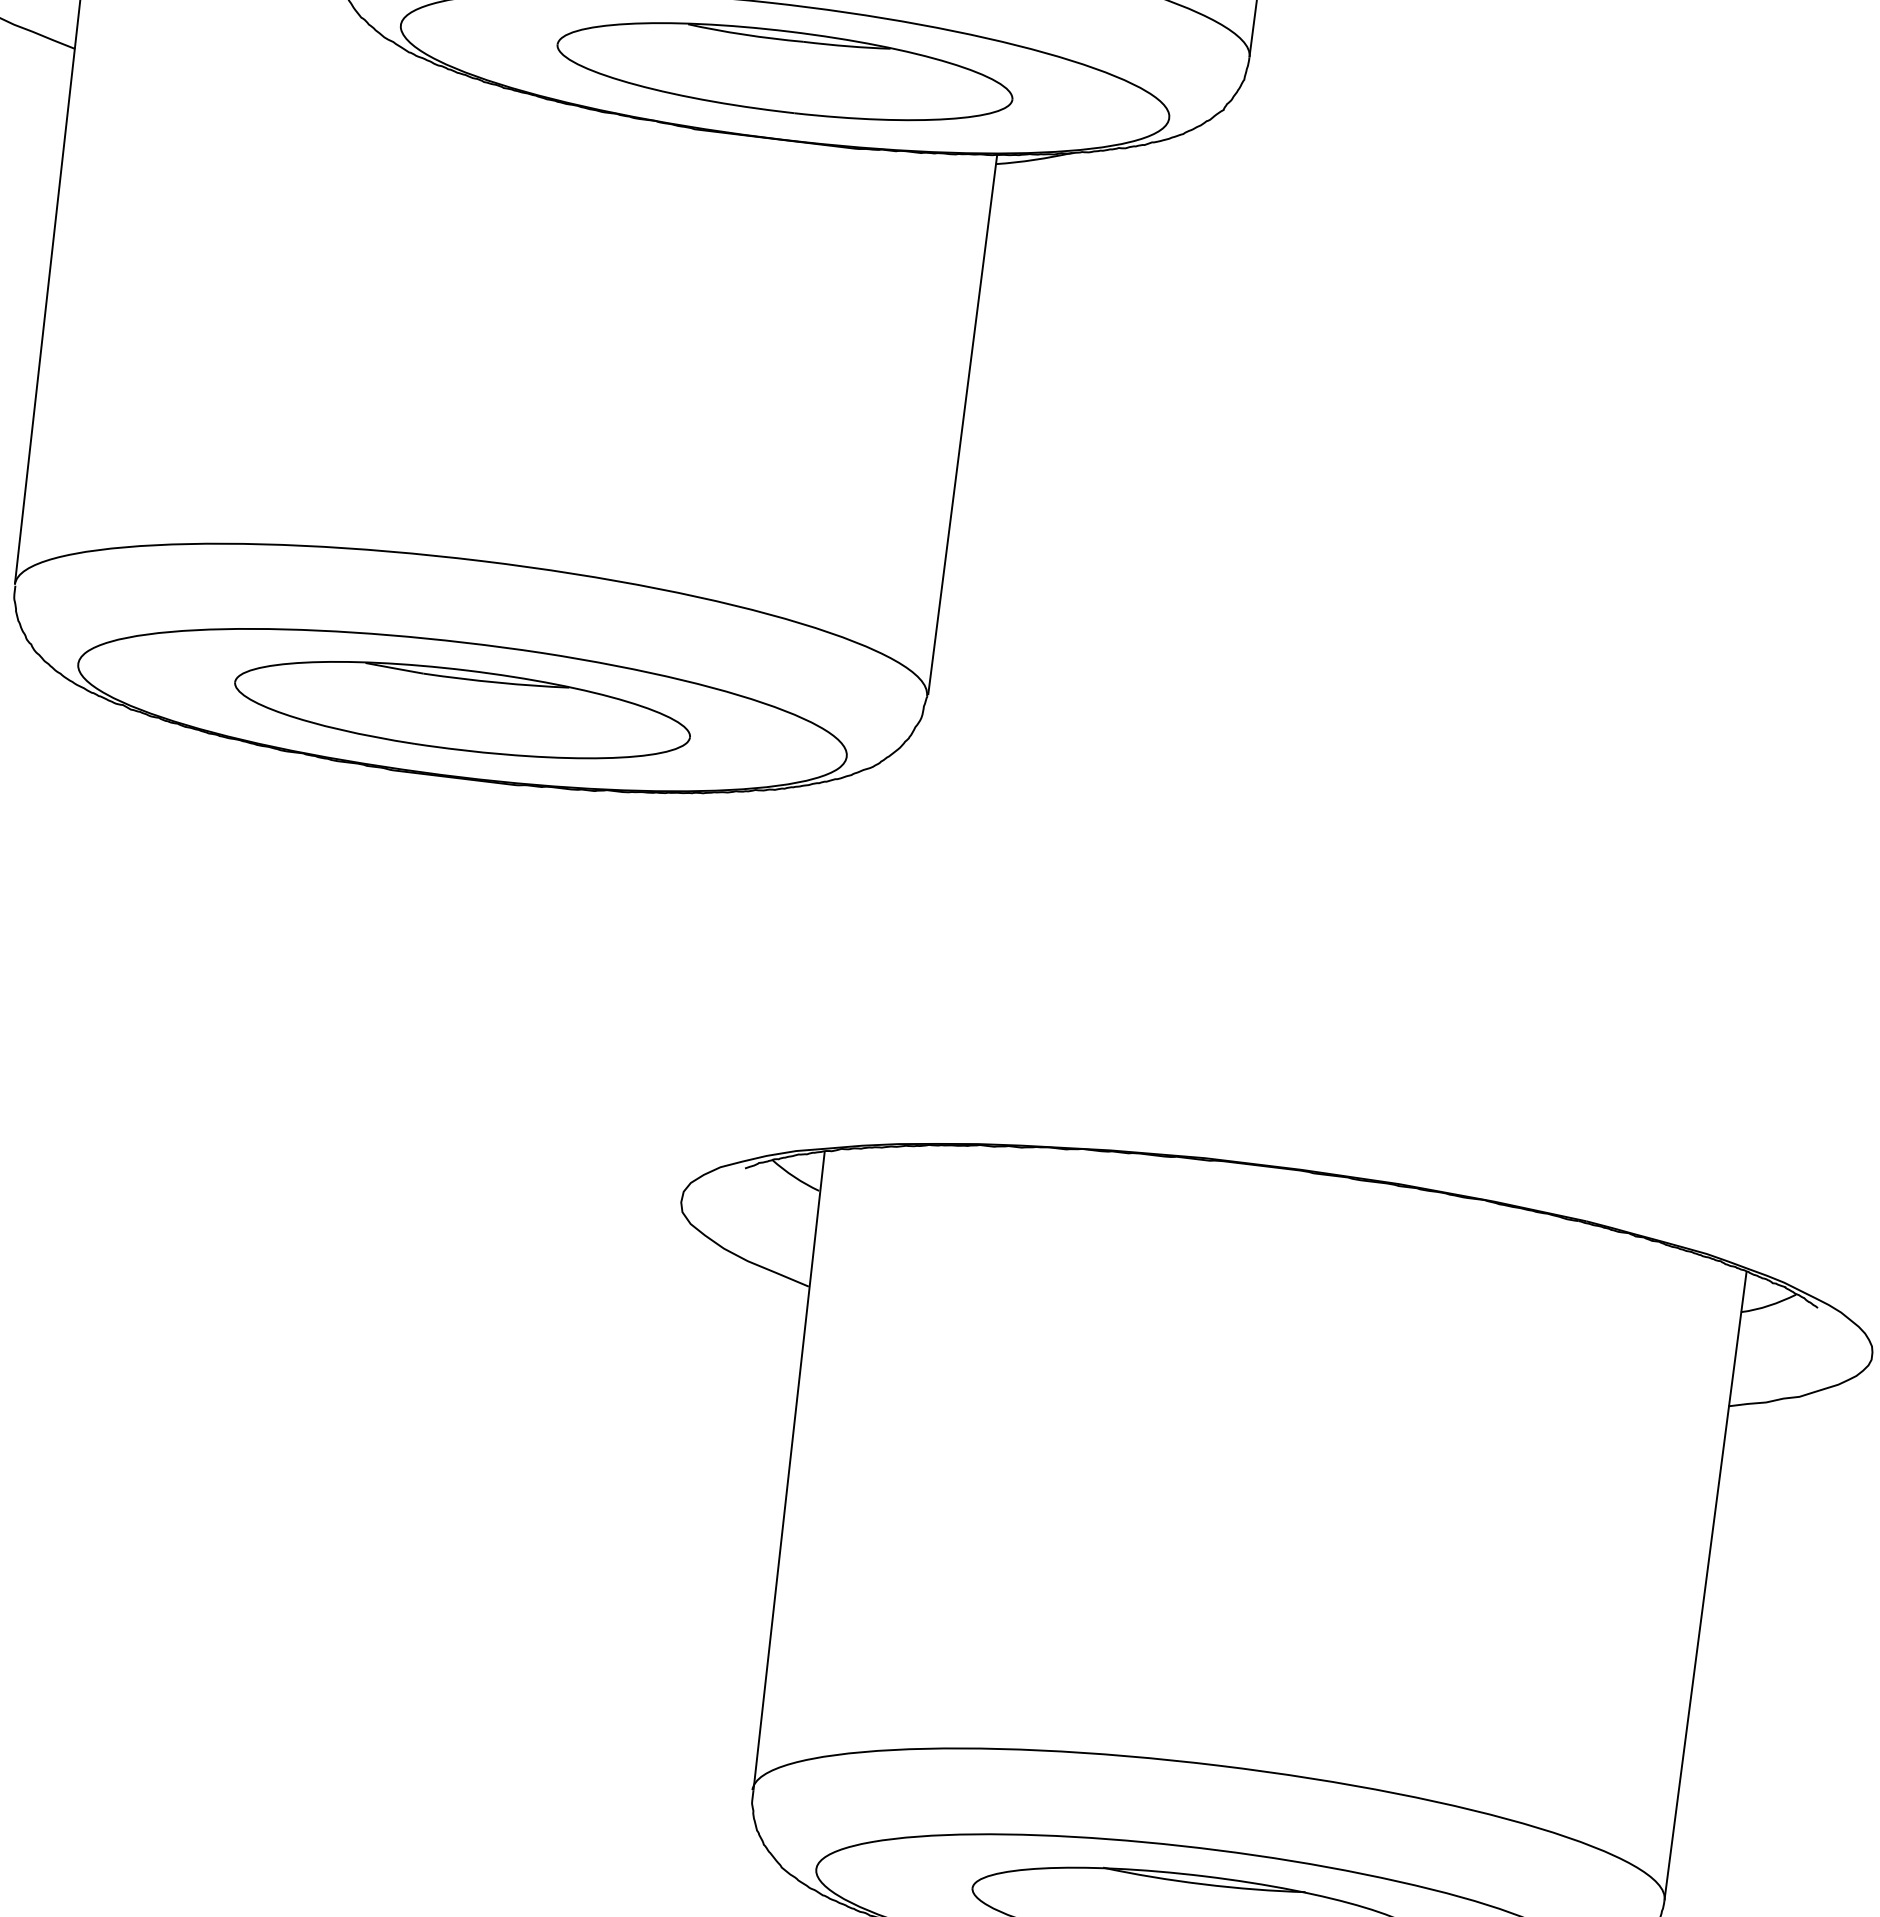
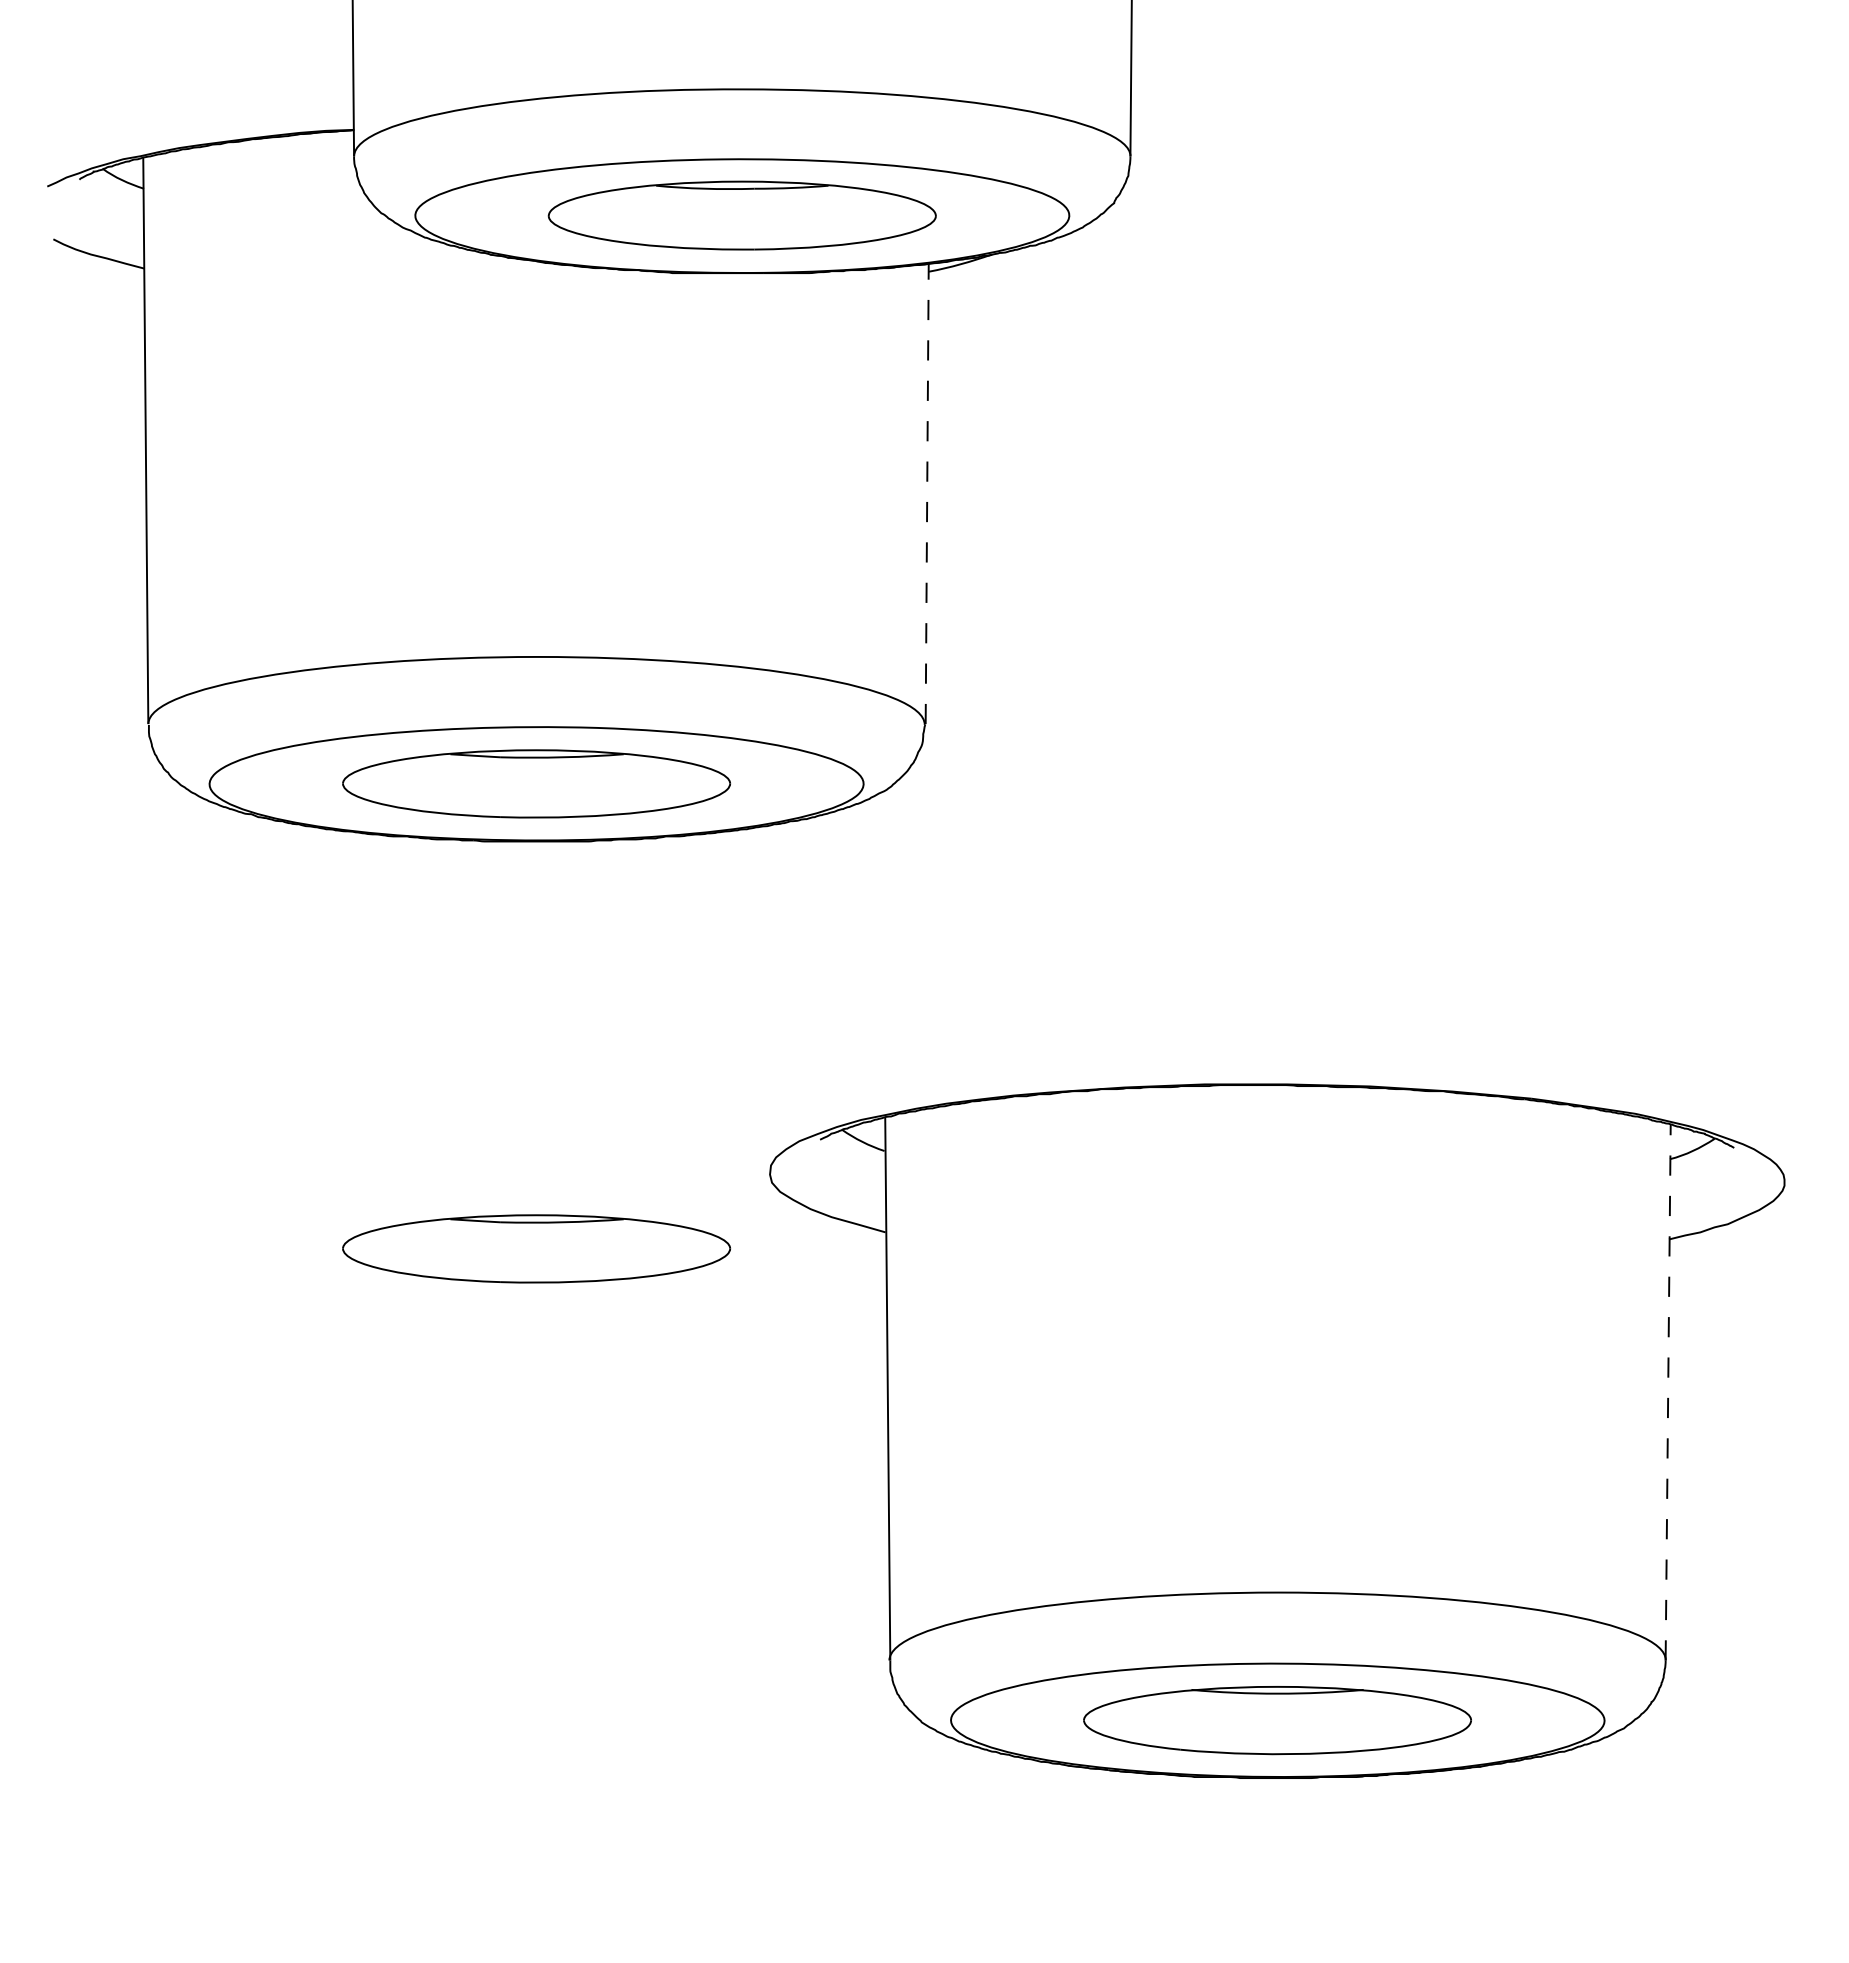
line: (963, 424) -> (927, 493), solid -> dashed
part: (396, 1255) -> (536, 1248), added
line: (1706, 1584) -> (1668, 1391), solid -> dashed

